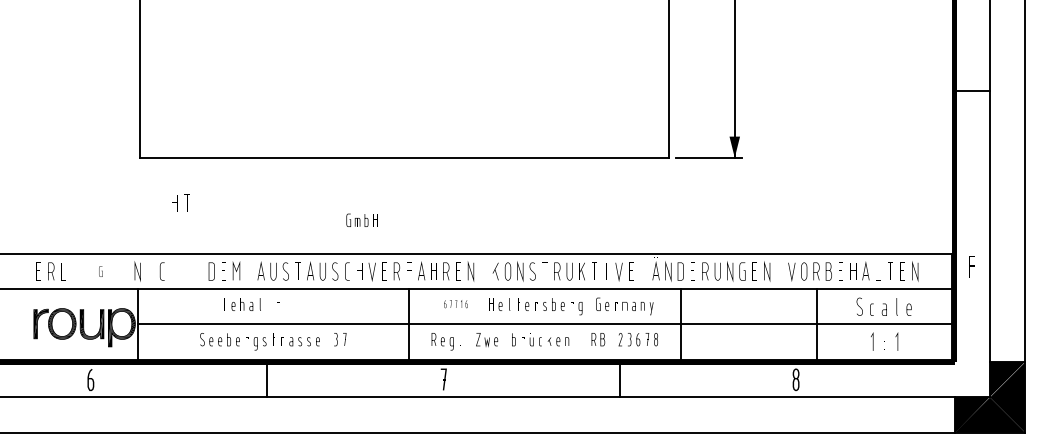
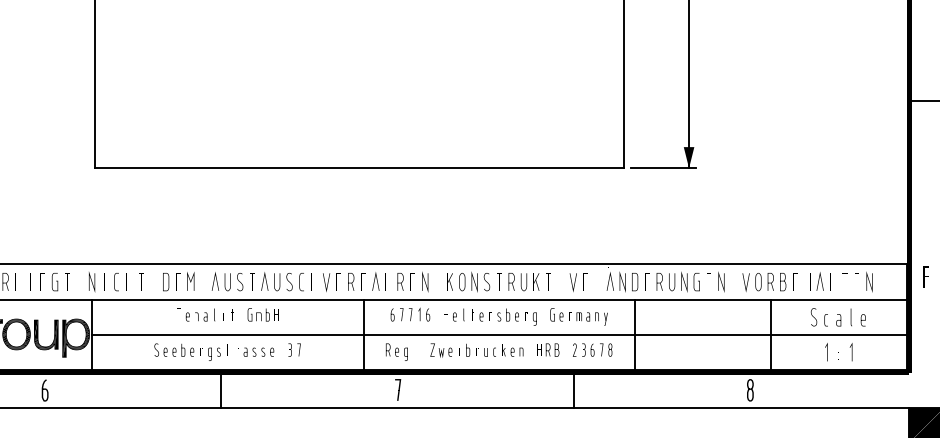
part: (180, 202) -> (134, 281), moved
part: (361, 219) -> (262, 314), moved
part: (100, 271) -> (54, 282), size x1.67
part: (455, 303) -> (409, 314), size x1.67

